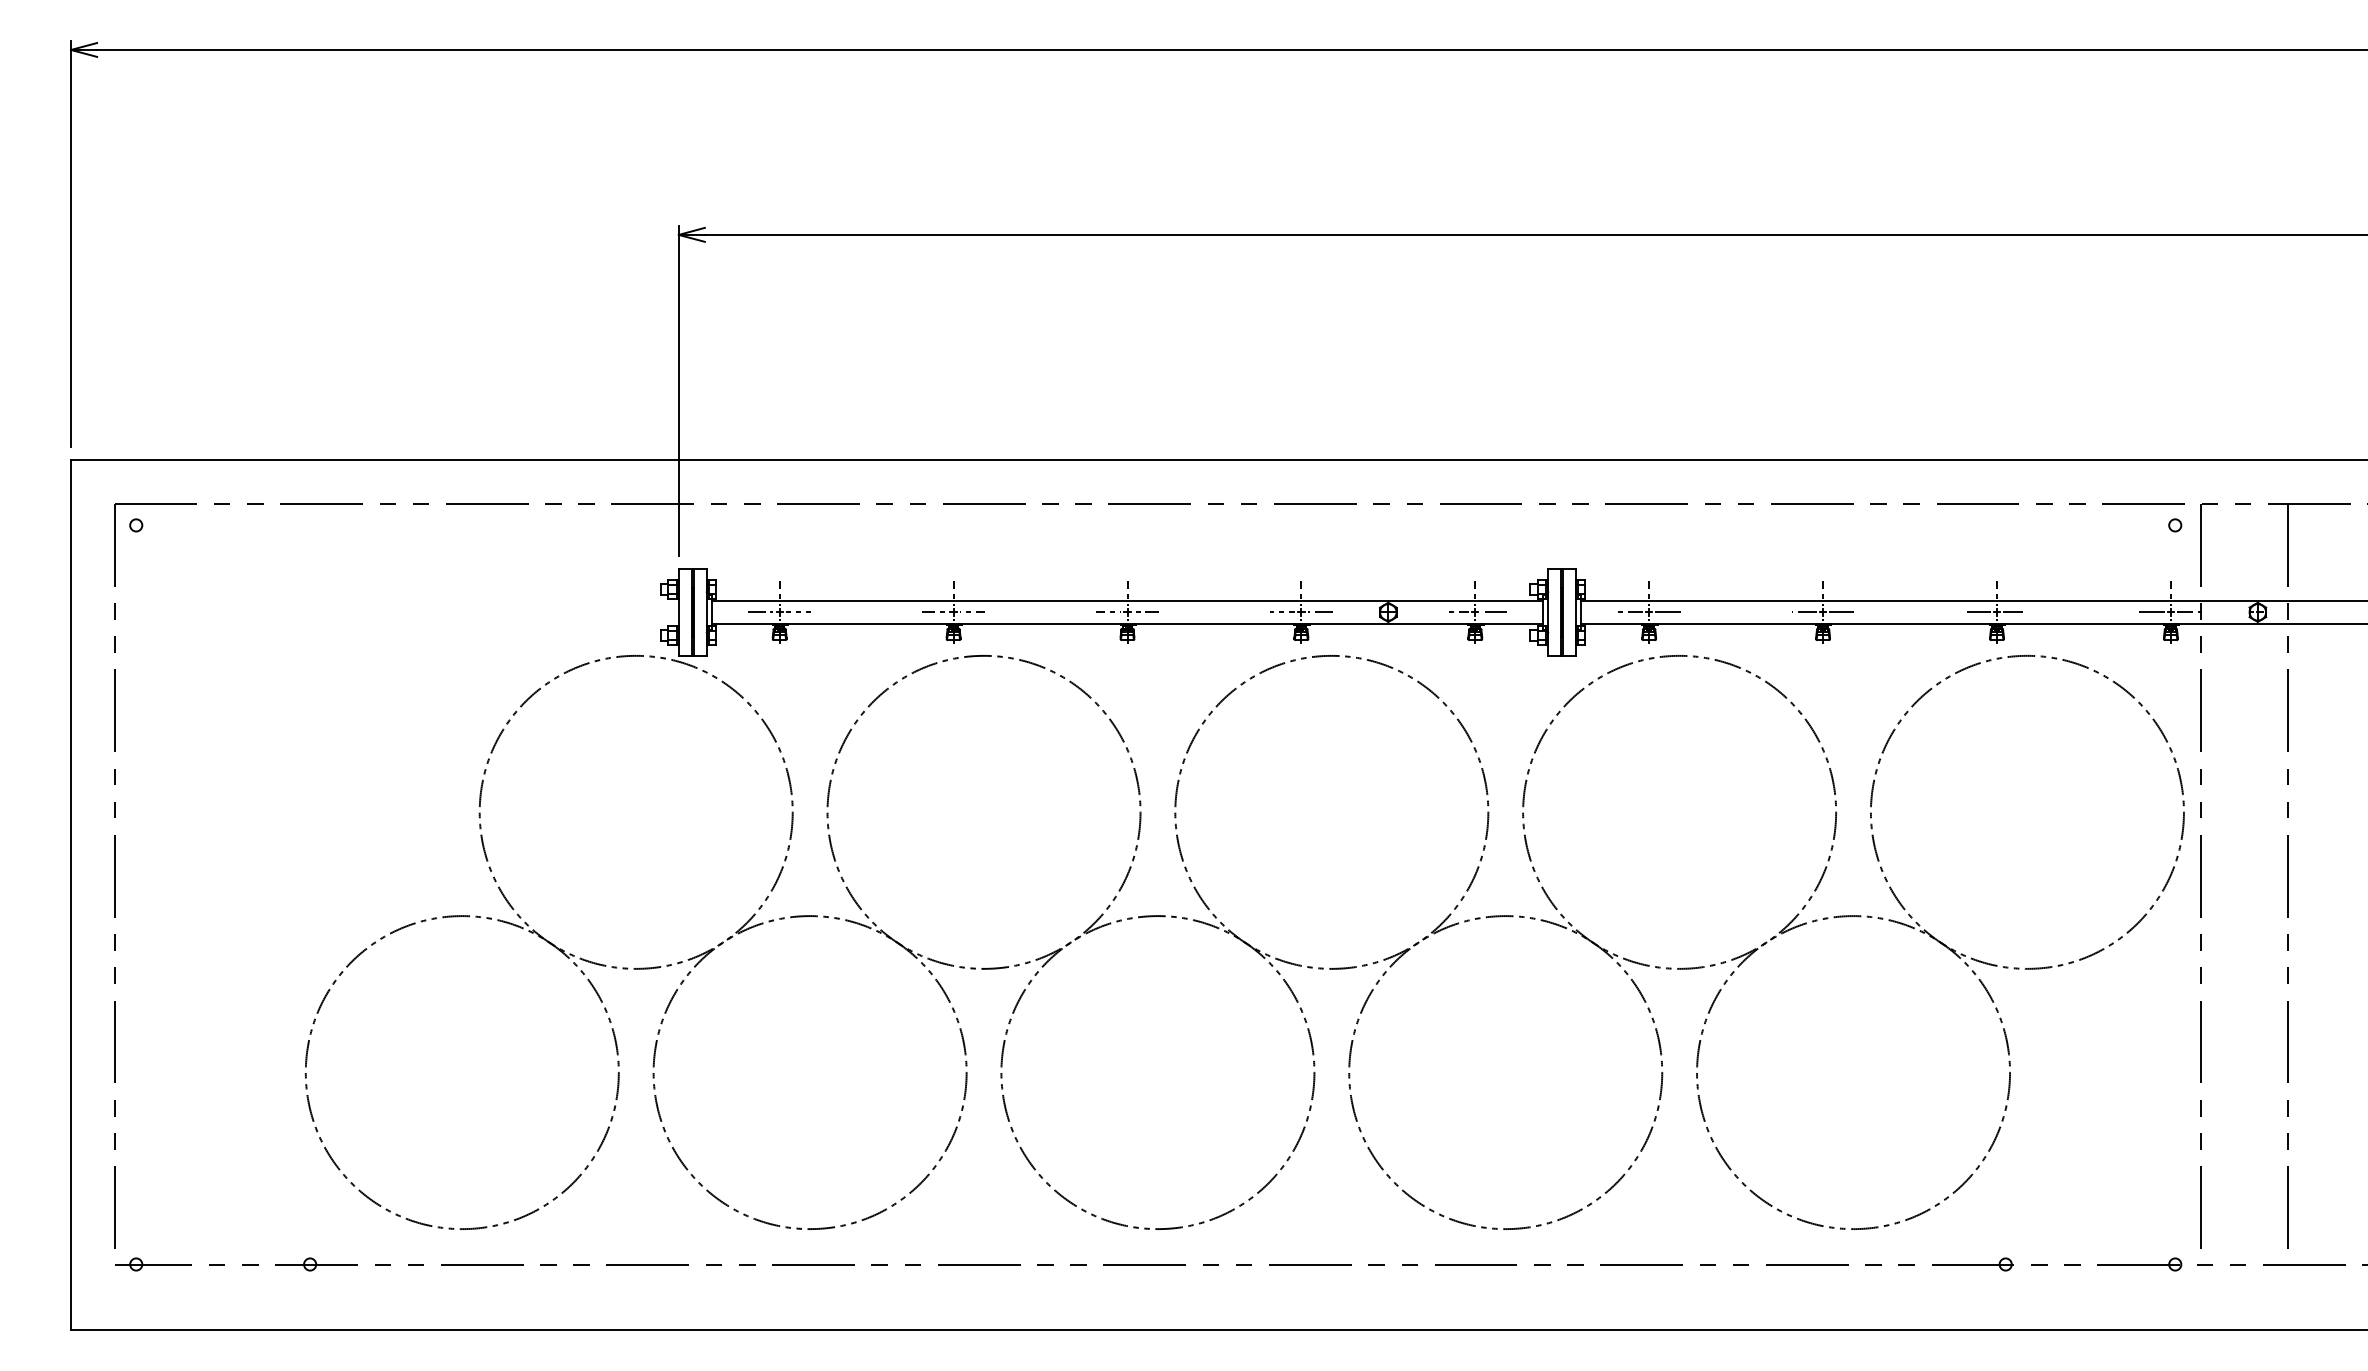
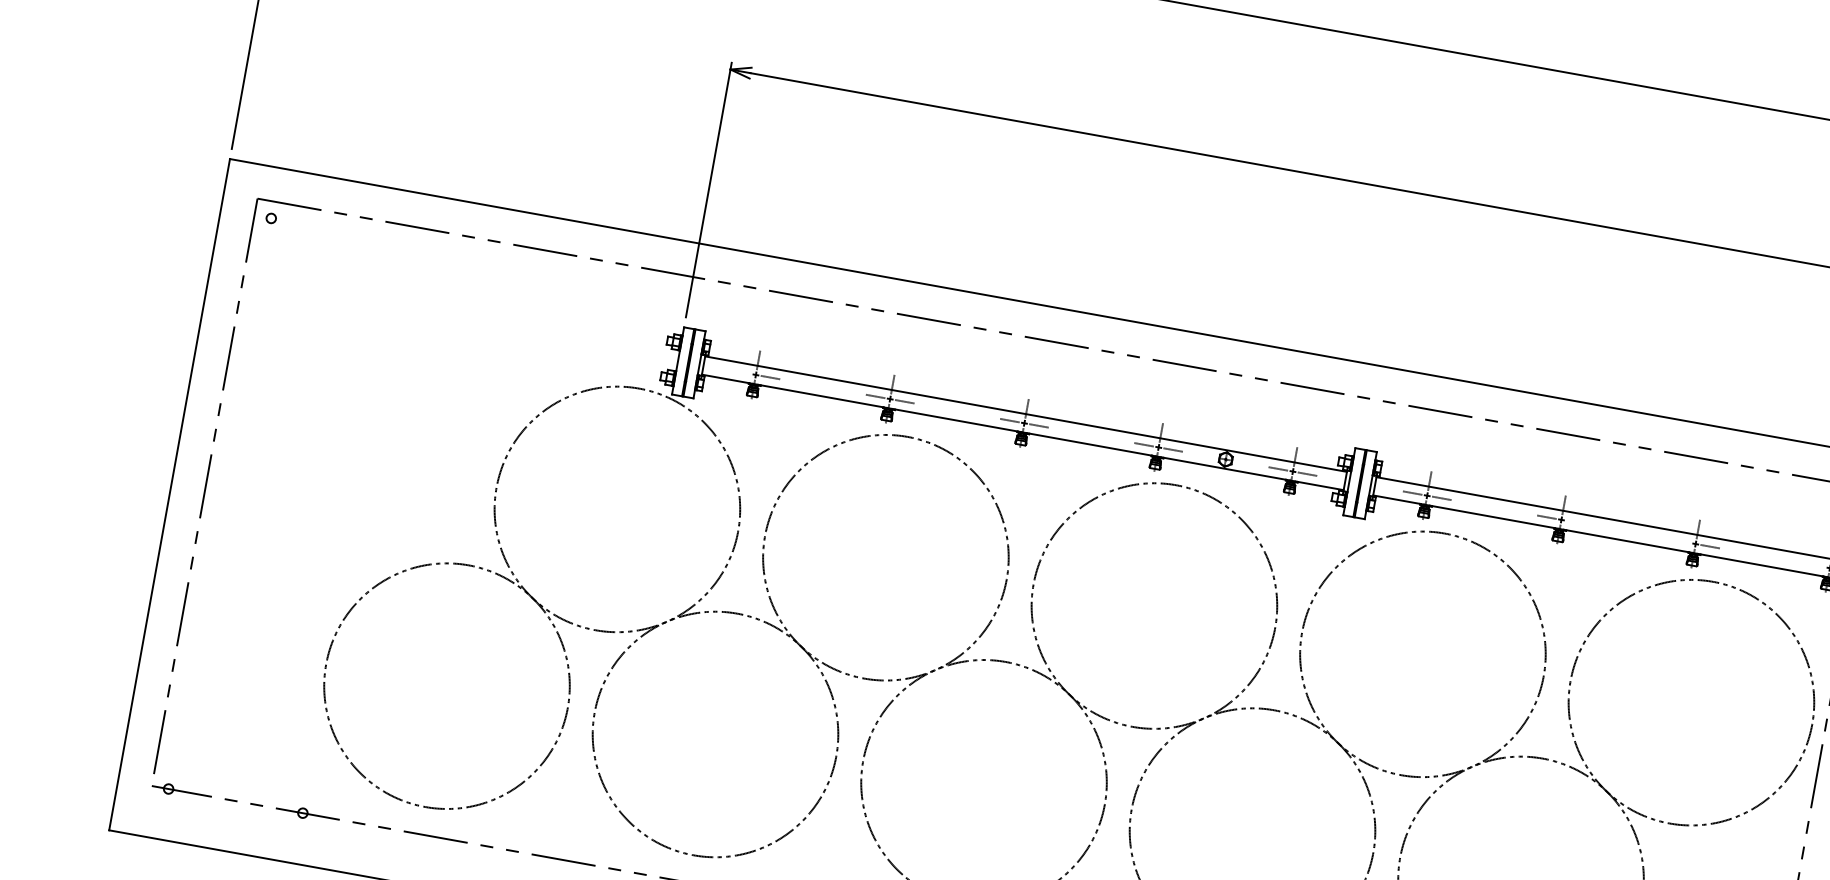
line: (760, 612) -> (741, 372), removed
line: (1841, 612) -> (1575, 522), removed
line: (1977, 612) -> (1680, 541), removed
line: (2151, 612) -> (1814, 565), removed

